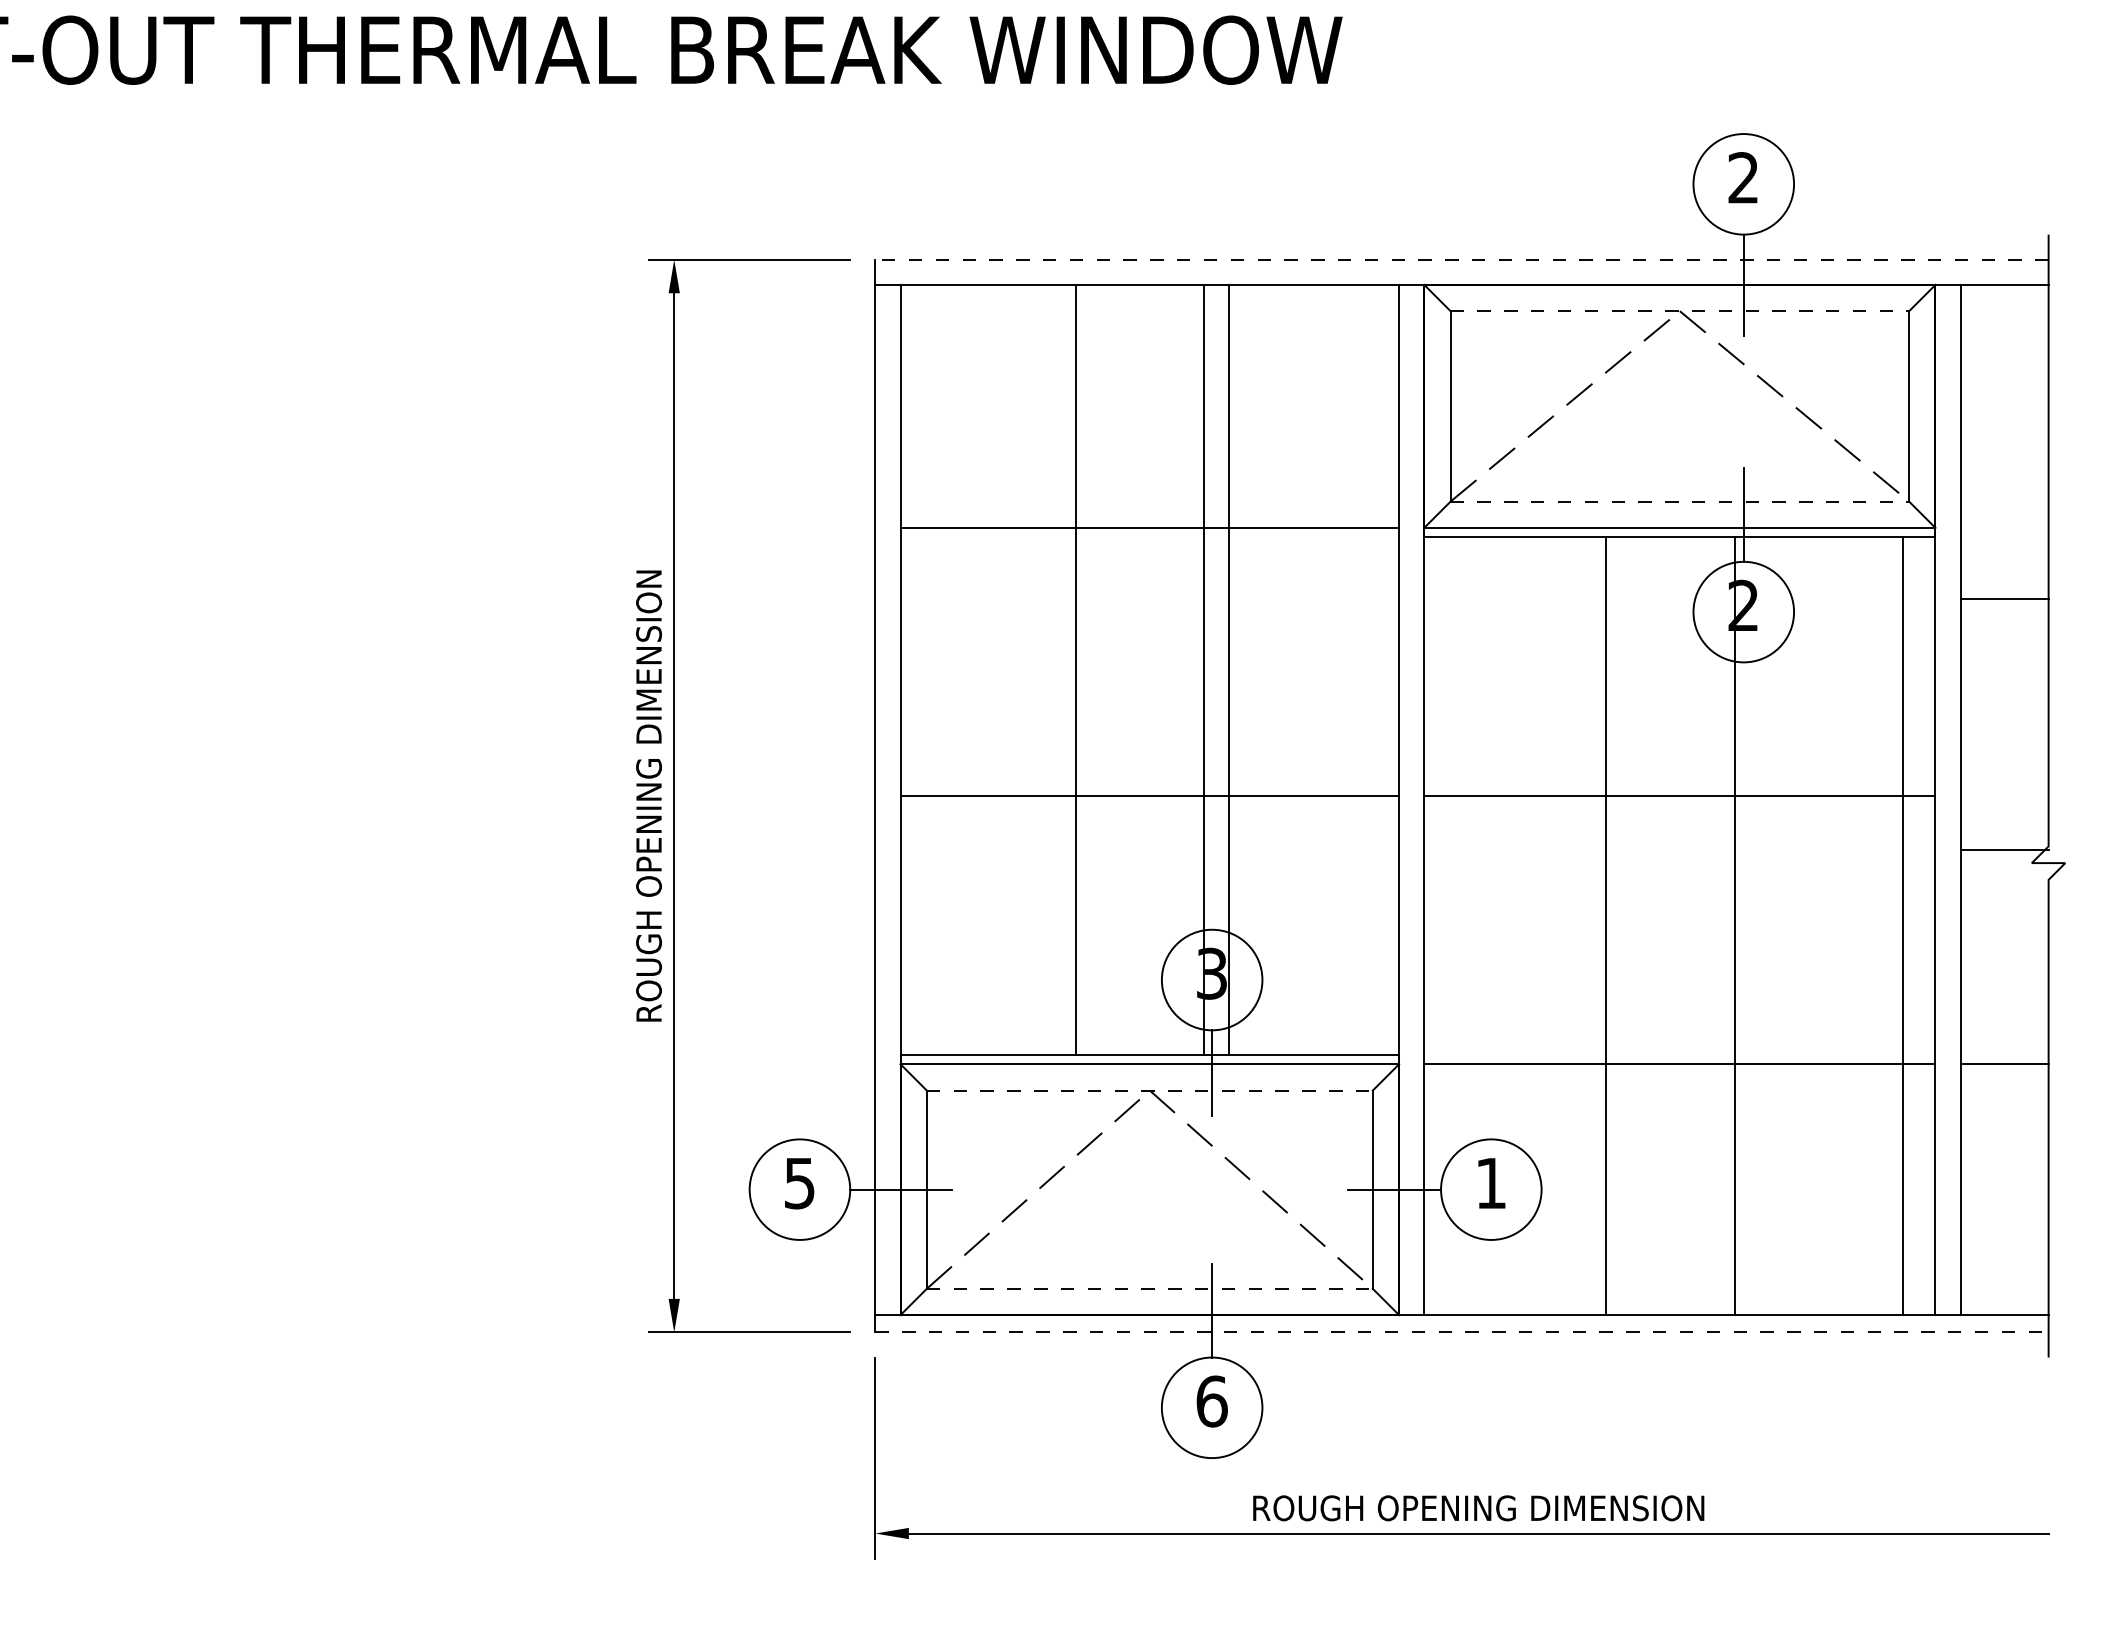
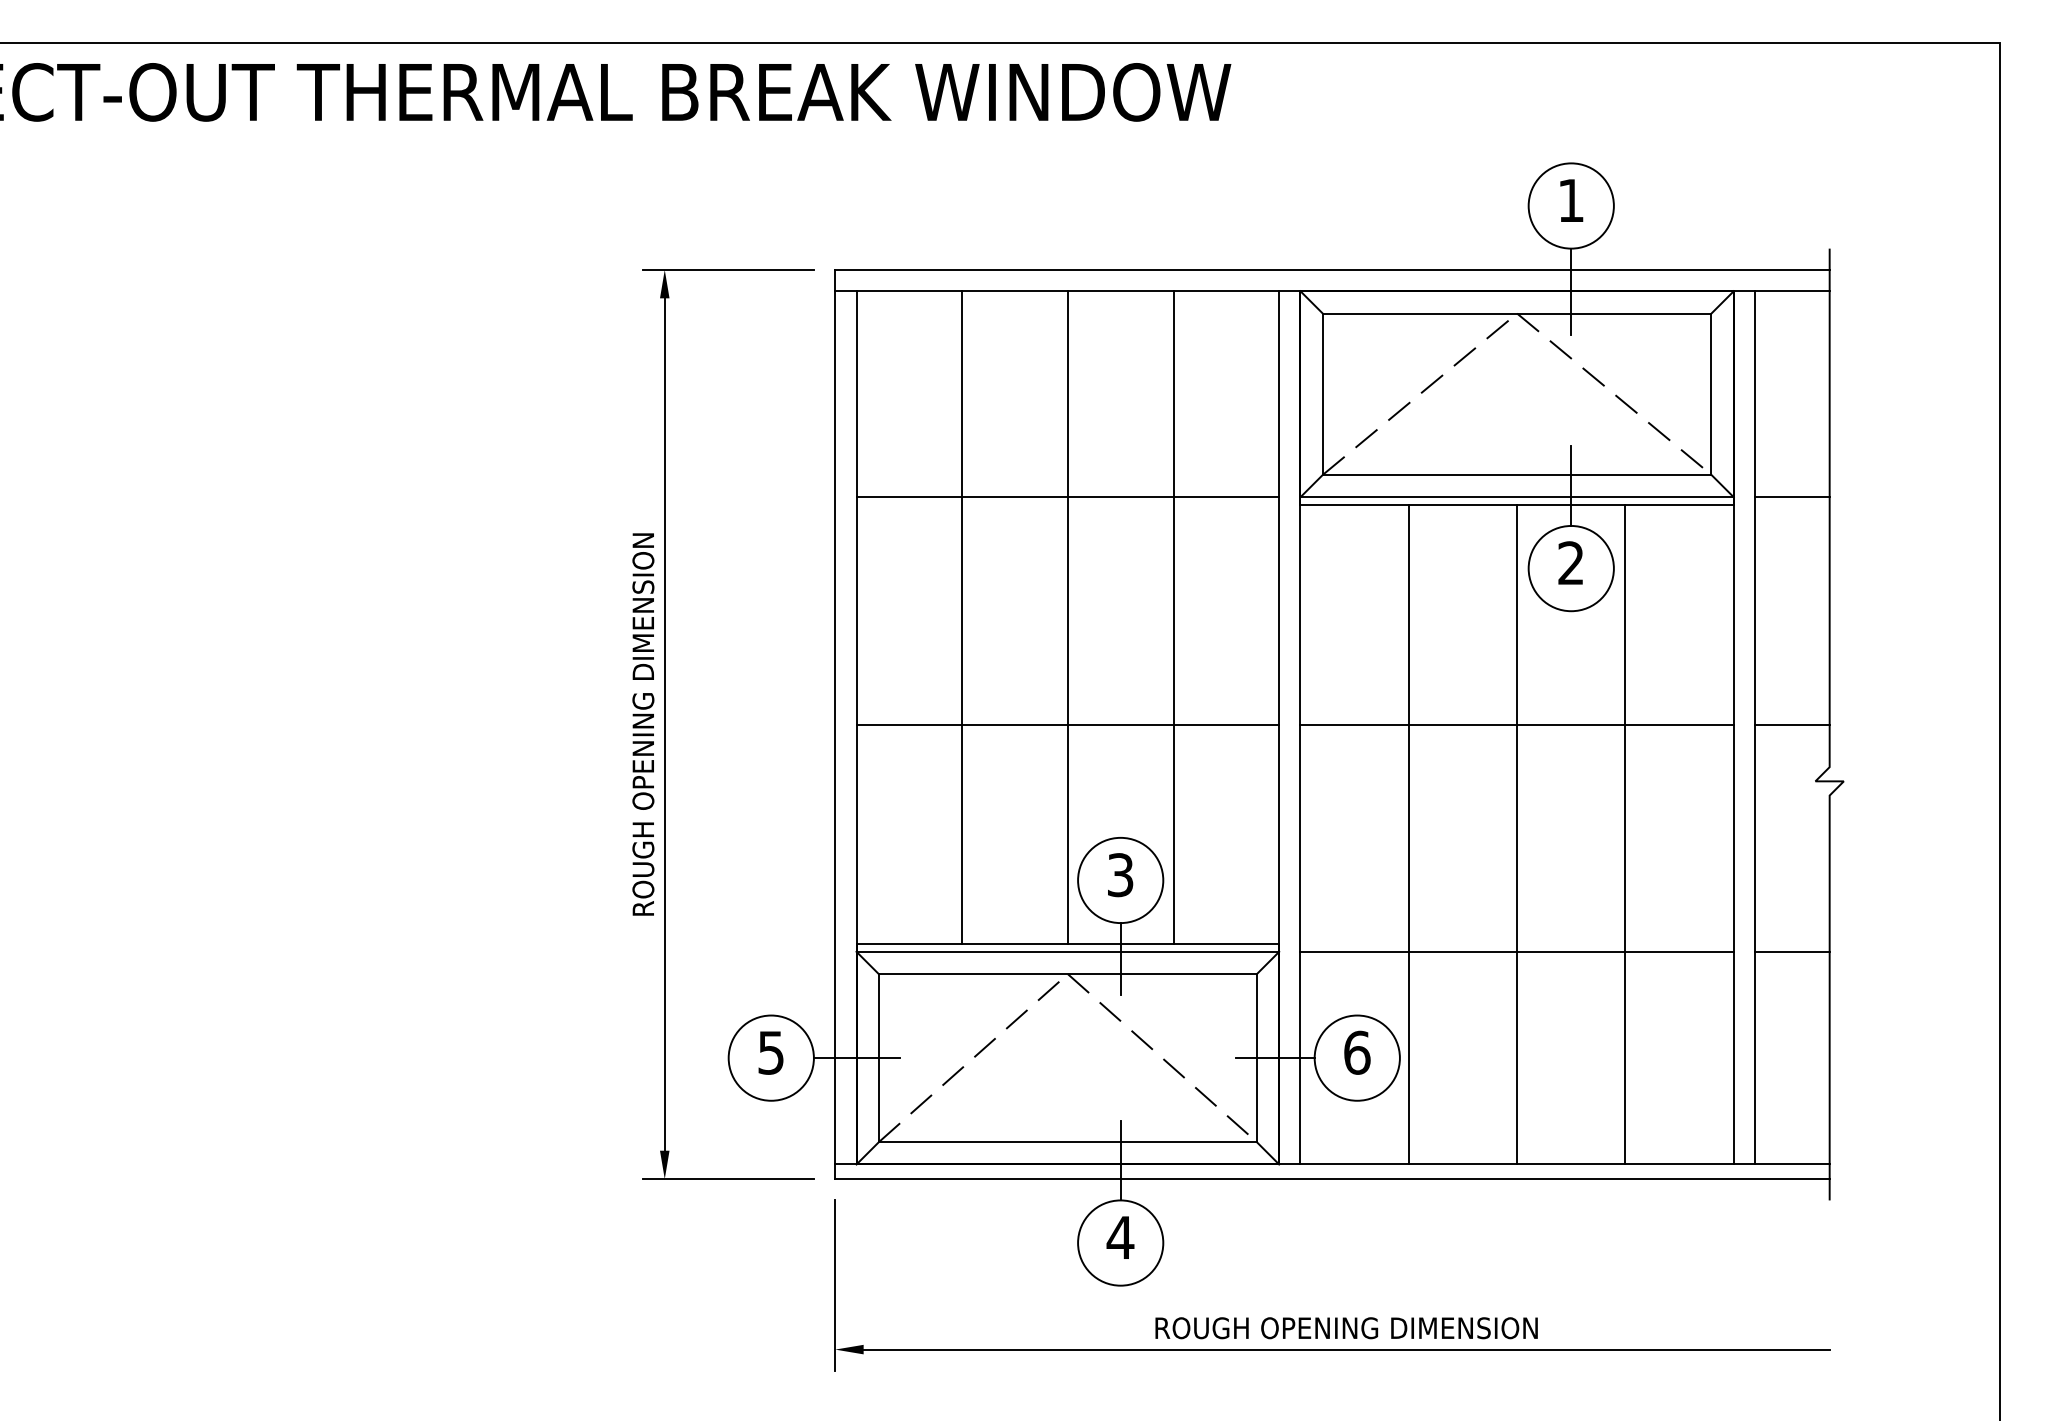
text: (1742, 176) -> (1570, 199), 2 -> 1
line: (1460, 259) -> (1331, 269), dashed -> solid
line: (1680, 311) -> (1517, 313), dashed -> solid
line: (1680, 501) -> (1517, 474), dashed -> solid
line: (2004, 599) -> (1792, 497), moved
line: (1076, 669) -> (962, 617), moved
line: (1203, 669) -> (1173, 617), moved
line: (1228, 669) -> (1067, 617), moved
line: (2004, 850) -> (1792, 724), moved
line: (1605, 925) -> (1408, 834), moved
line: (1735, 925) -> (1517, 834), moved
line: (1903, 925) -> (1625, 834), moved
line: (1150, 1090) -> (1068, 974), dashed -> solid
text: (1491, 1183) -> (1357, 1052), 1 -> 6
line: (1150, 1289) -> (1068, 1142), dashed -> solid
line: (1462, 1332) -> (1332, 1179), dashed -> solid
text: (1211, 1401) -> (1120, 1237), 6 -> 4

